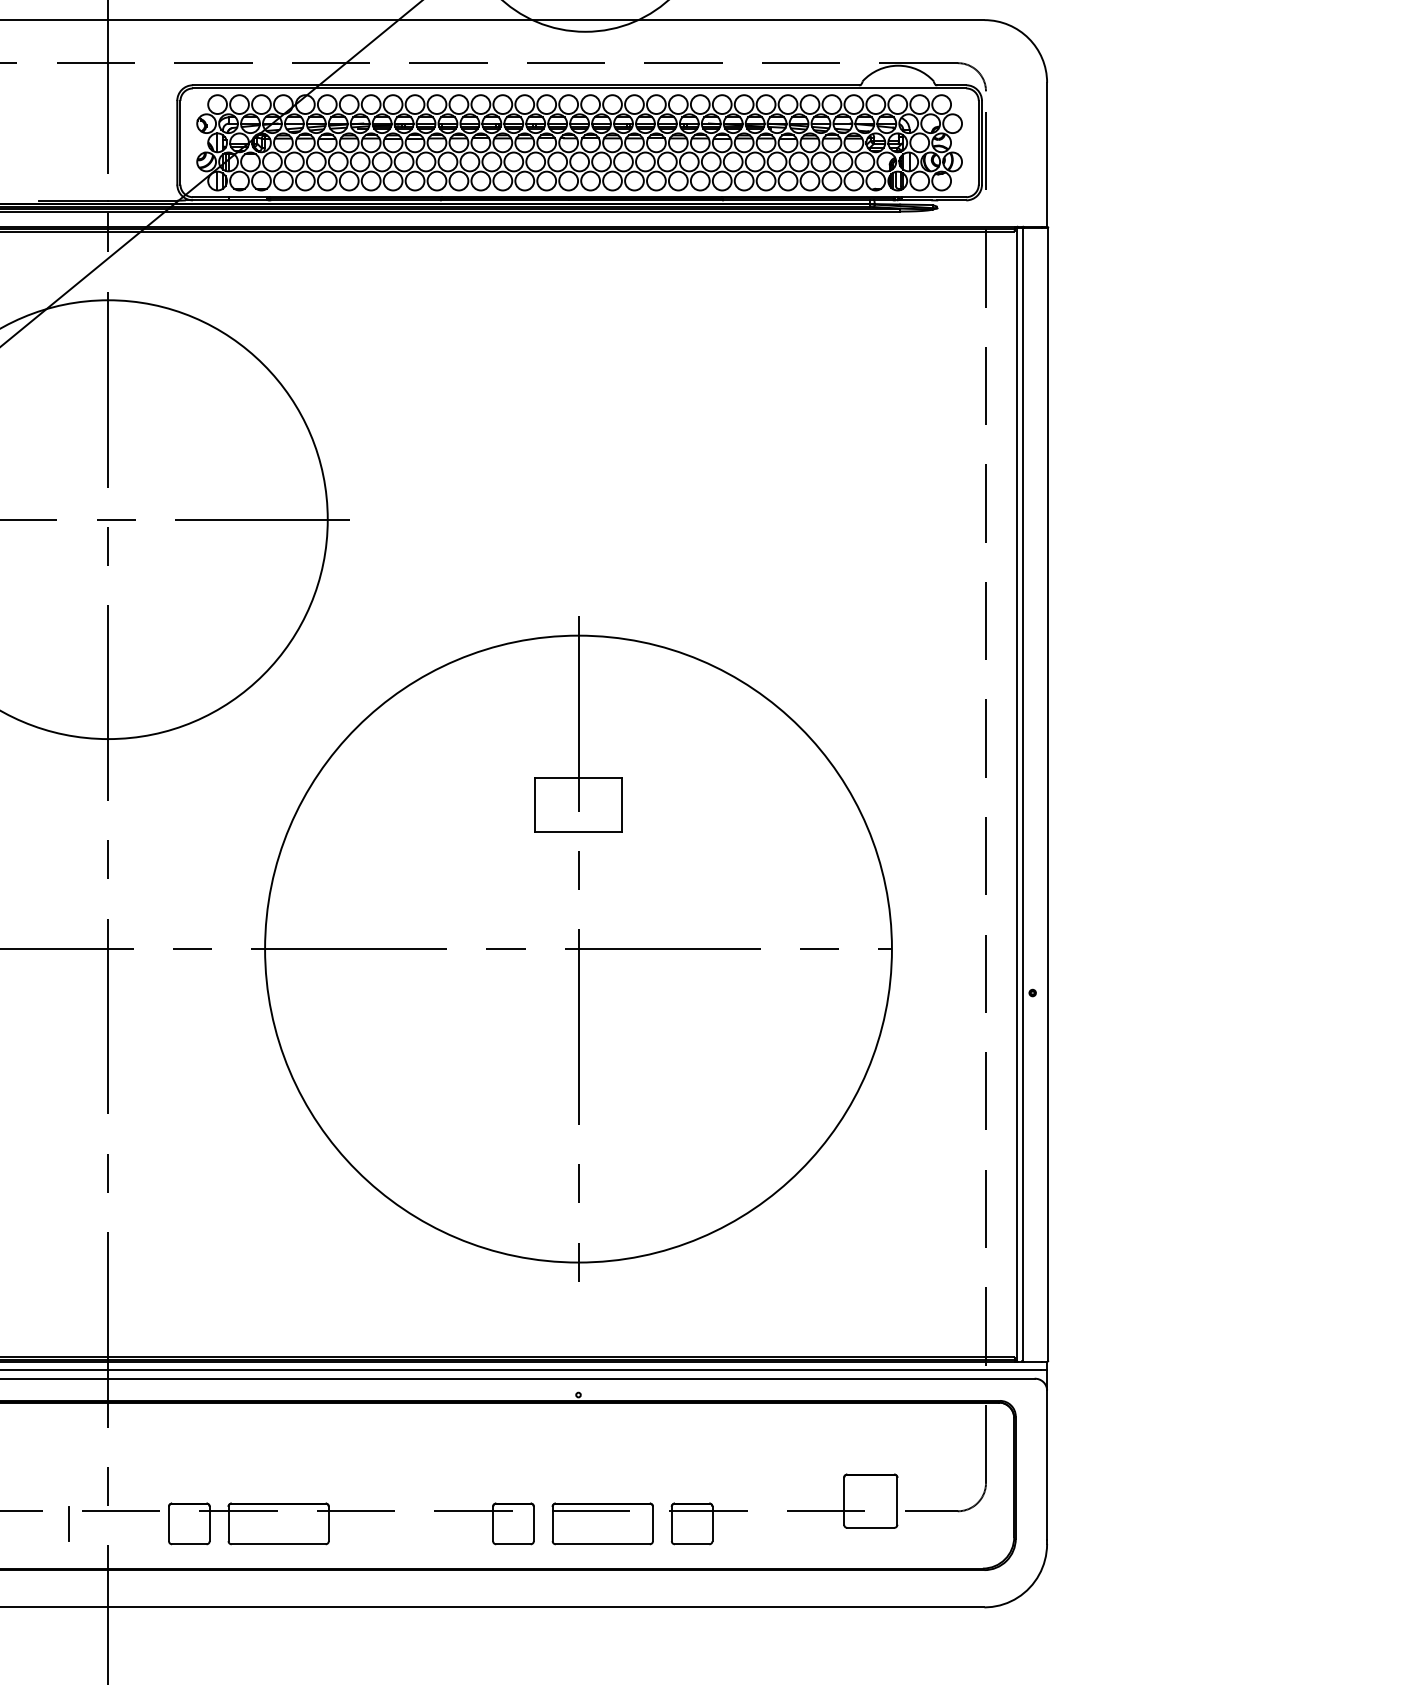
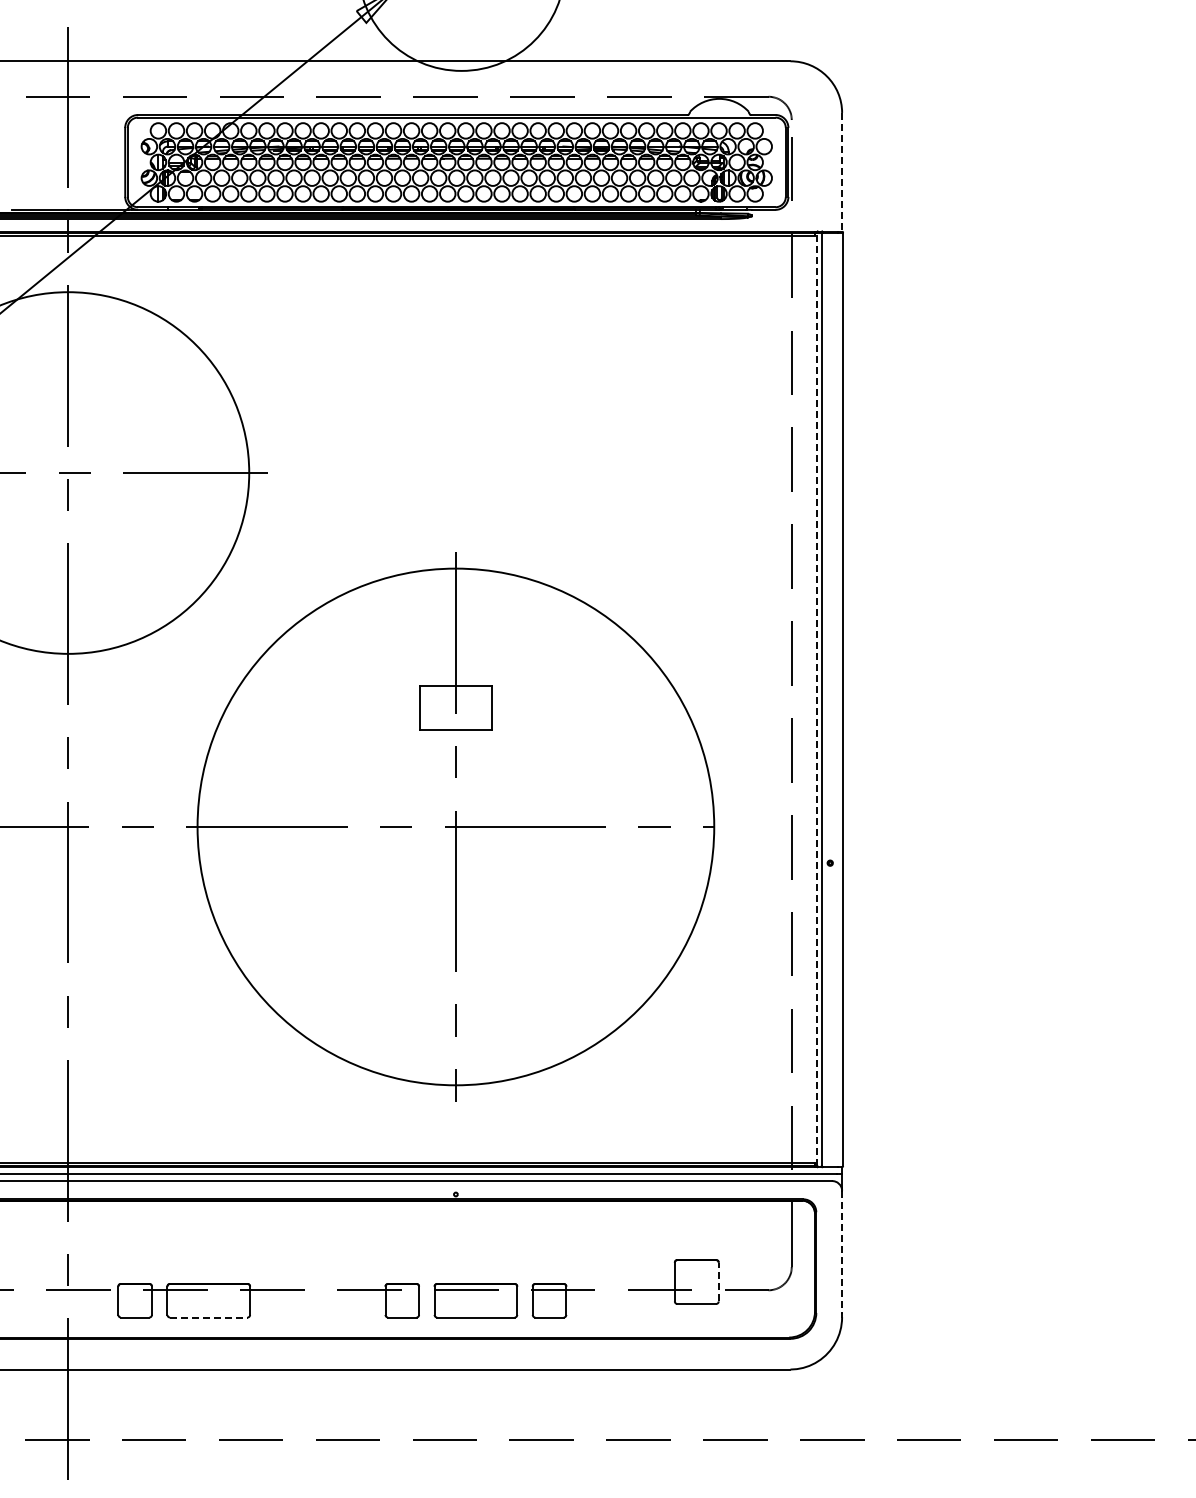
line: (1047, 155) -> (842, 172), solid -> dashed
line: (1017, 794) -> (817, 699), solid -> dashed
line: (1047, 1465) -> (842, 1252), solid -> dashed
line: (897, 1500) -> (718, 1281), solid -> dashed
line: (68, 1523) -> (35, 1300), removed
line: (278, 1544) -> (208, 1317), solid -> dashed

